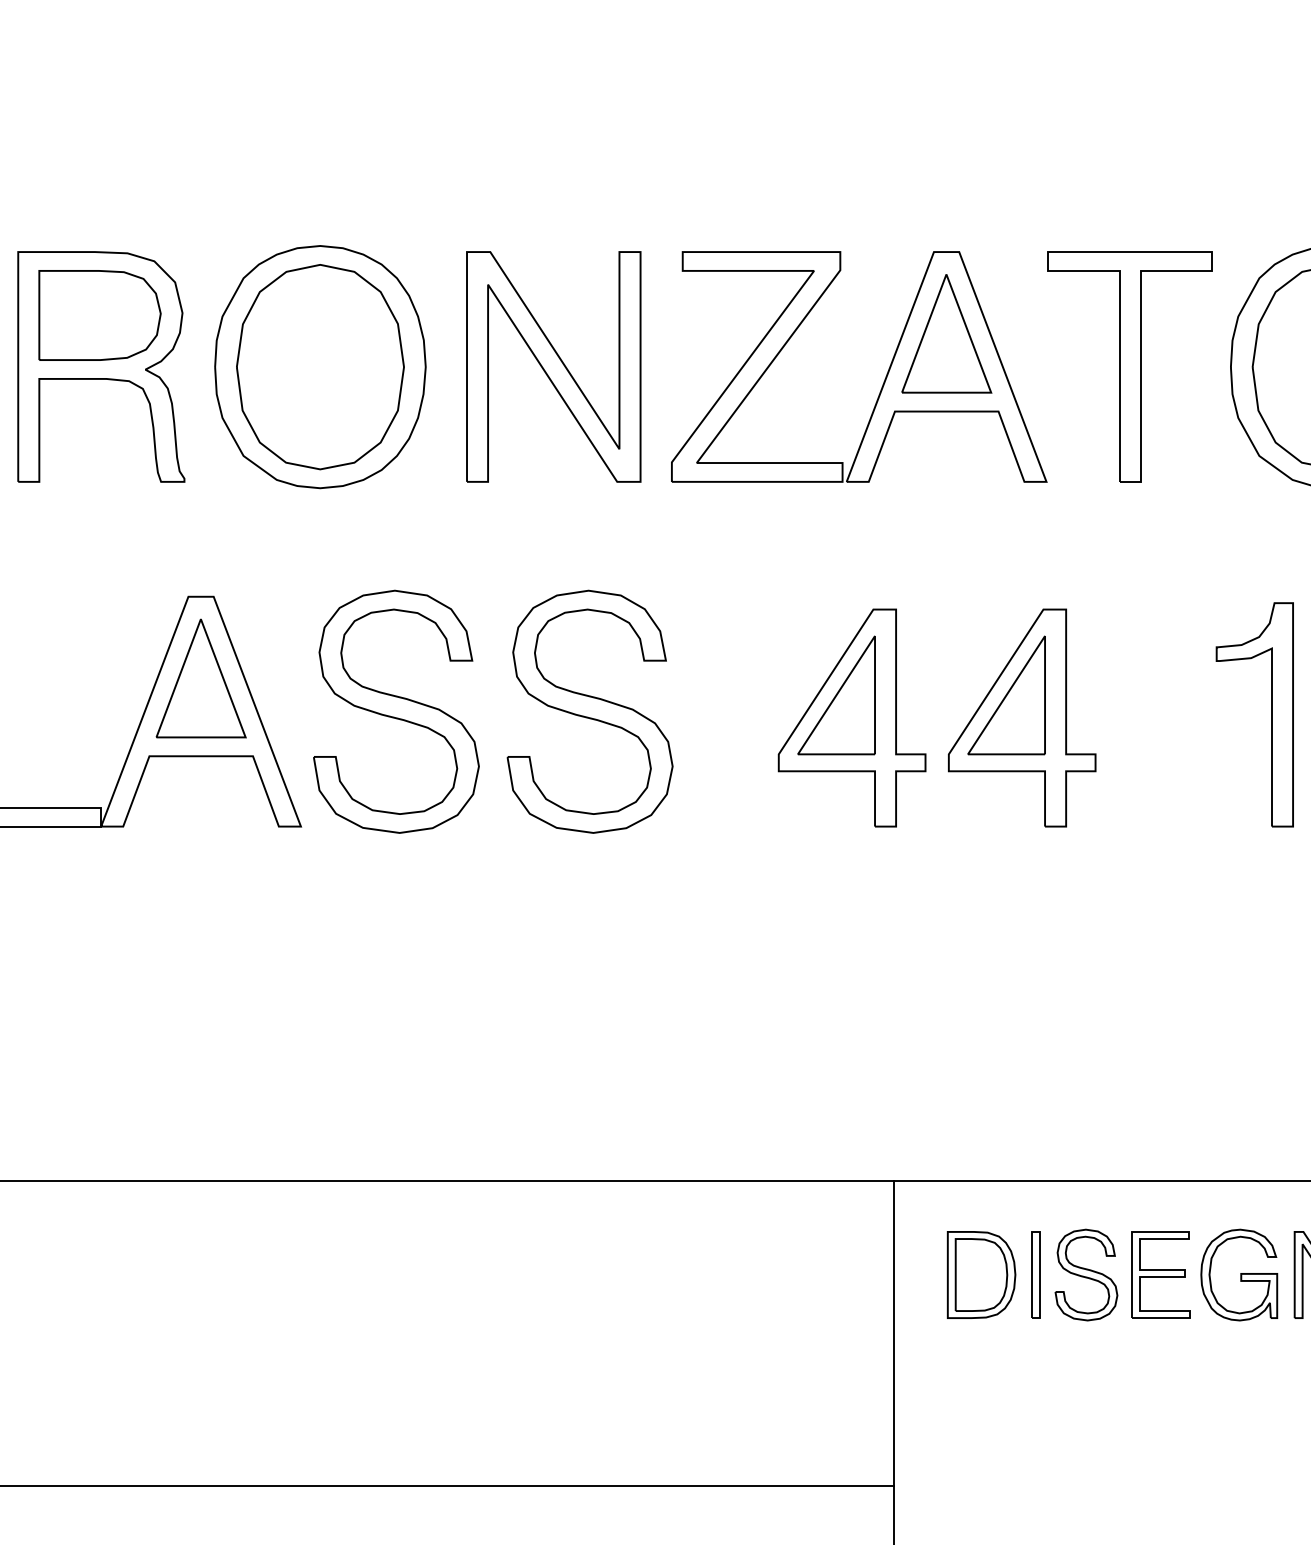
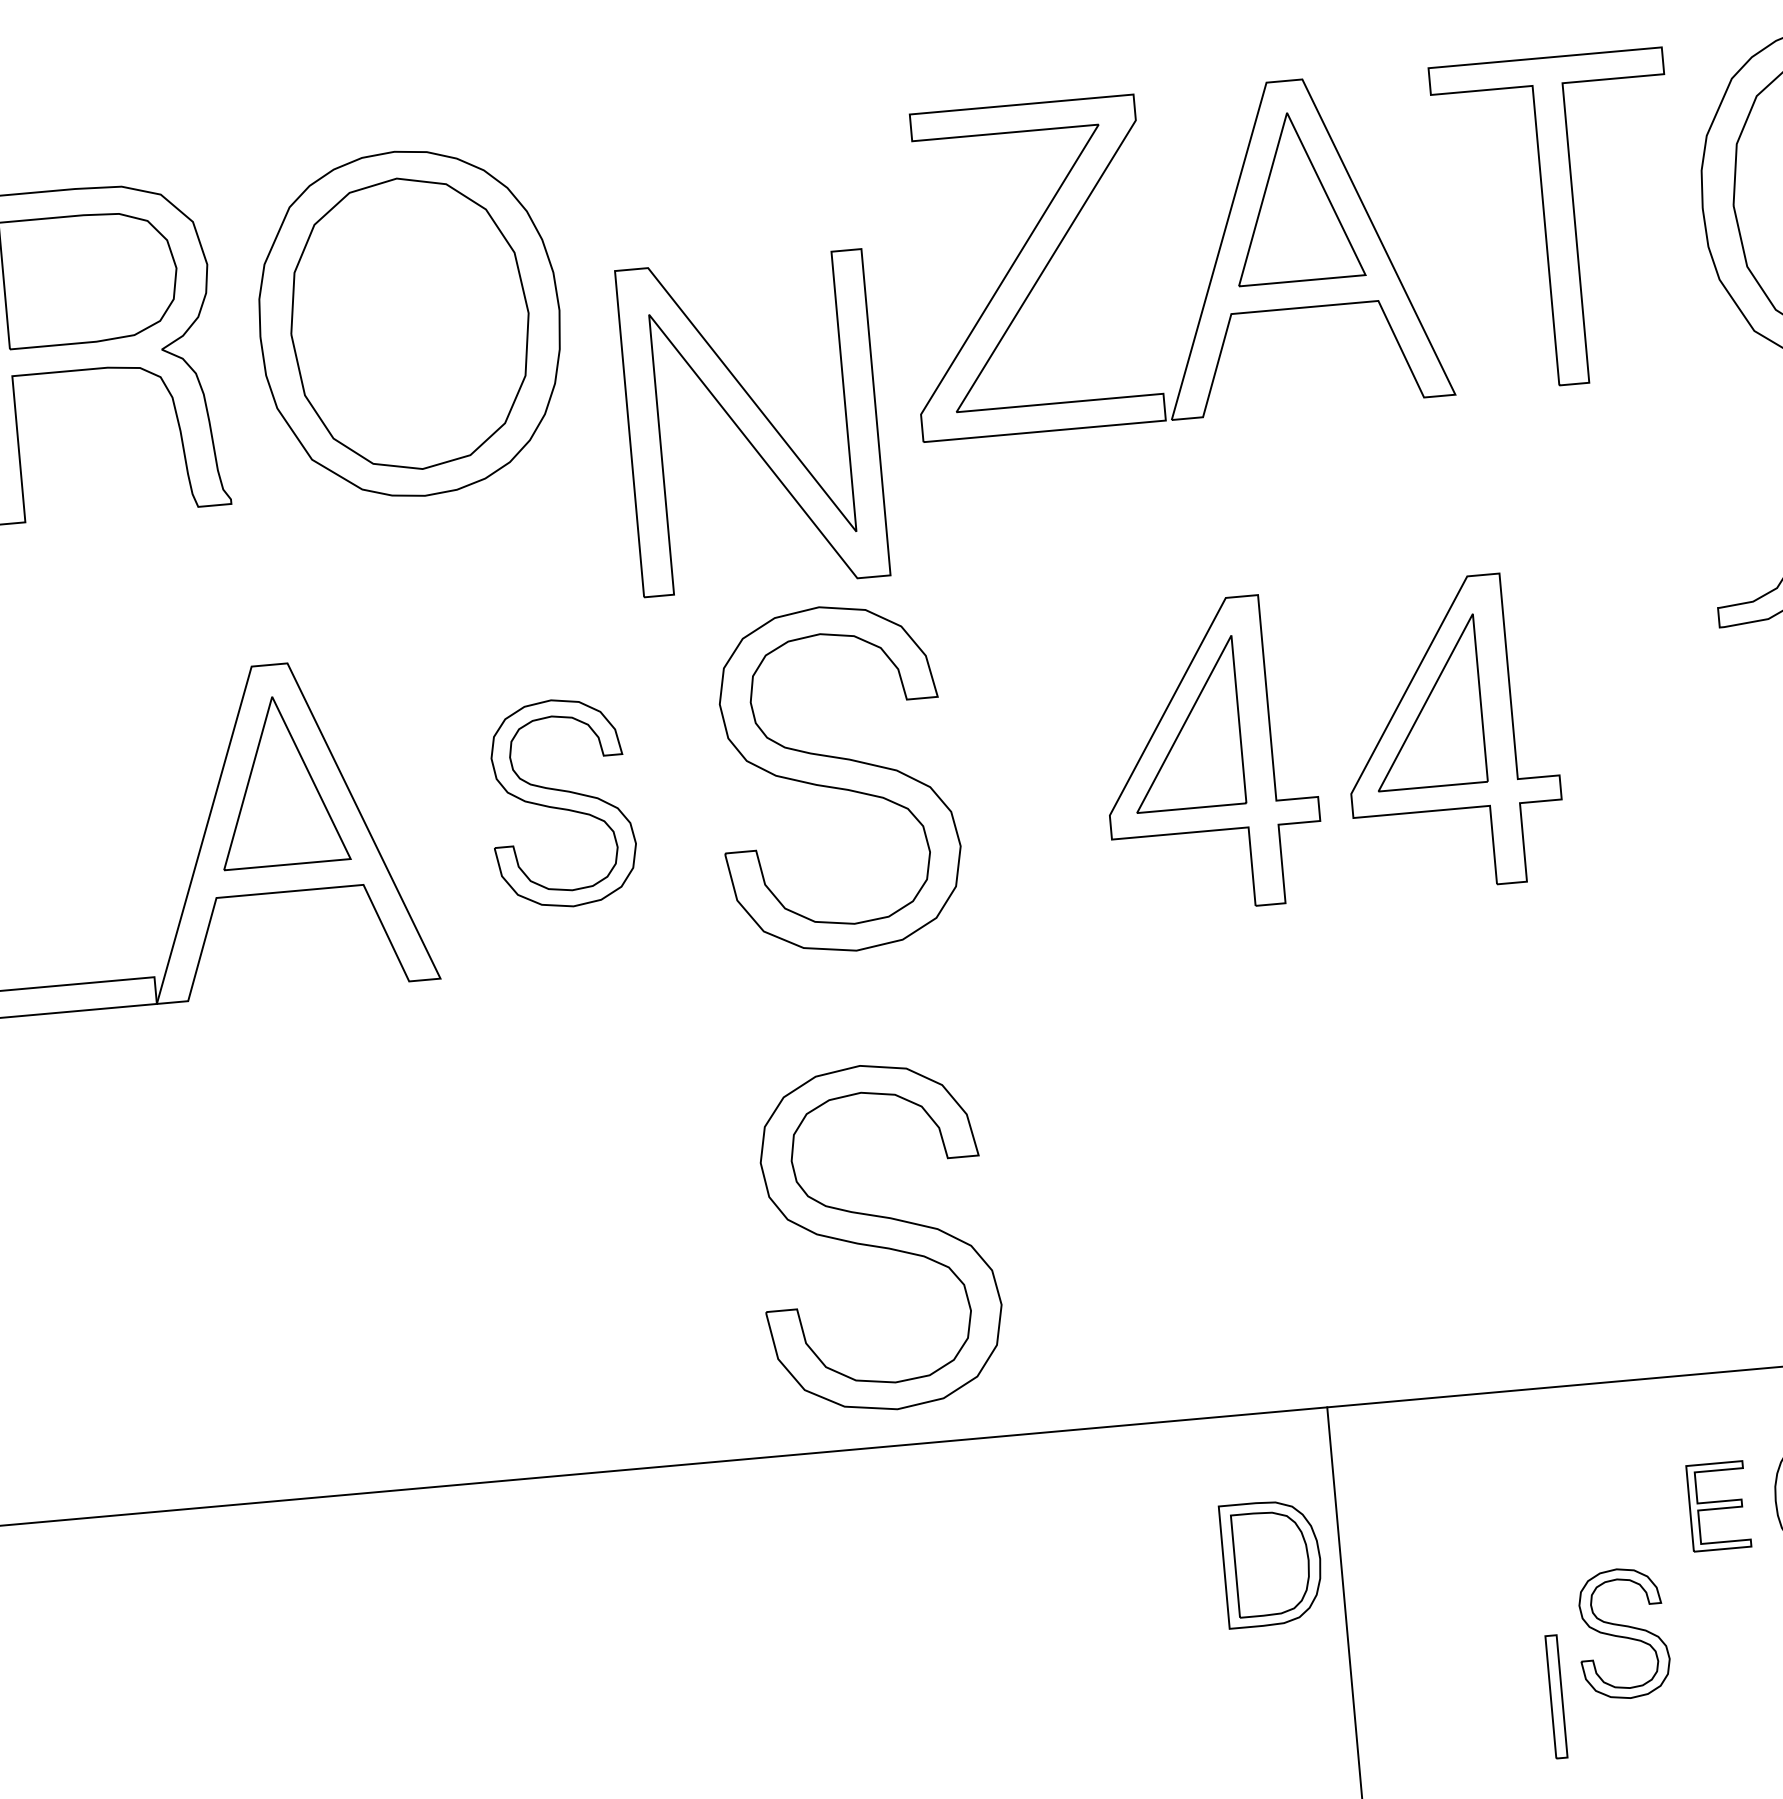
part: (553, 366) -> (752, 422), moved
part: (396, 711) -> (561, 803), size x0.6
part: (589, 1034) -> (876, 1237), added
part: (981, 1274) -> (1271, 1562), moved
part: (1035, 1274) -> (1555, 1696), moved
part: (1086, 1274) -> (1623, 1632), moved
part: (1160, 1274) -> (1717, 1505), size x0.7

